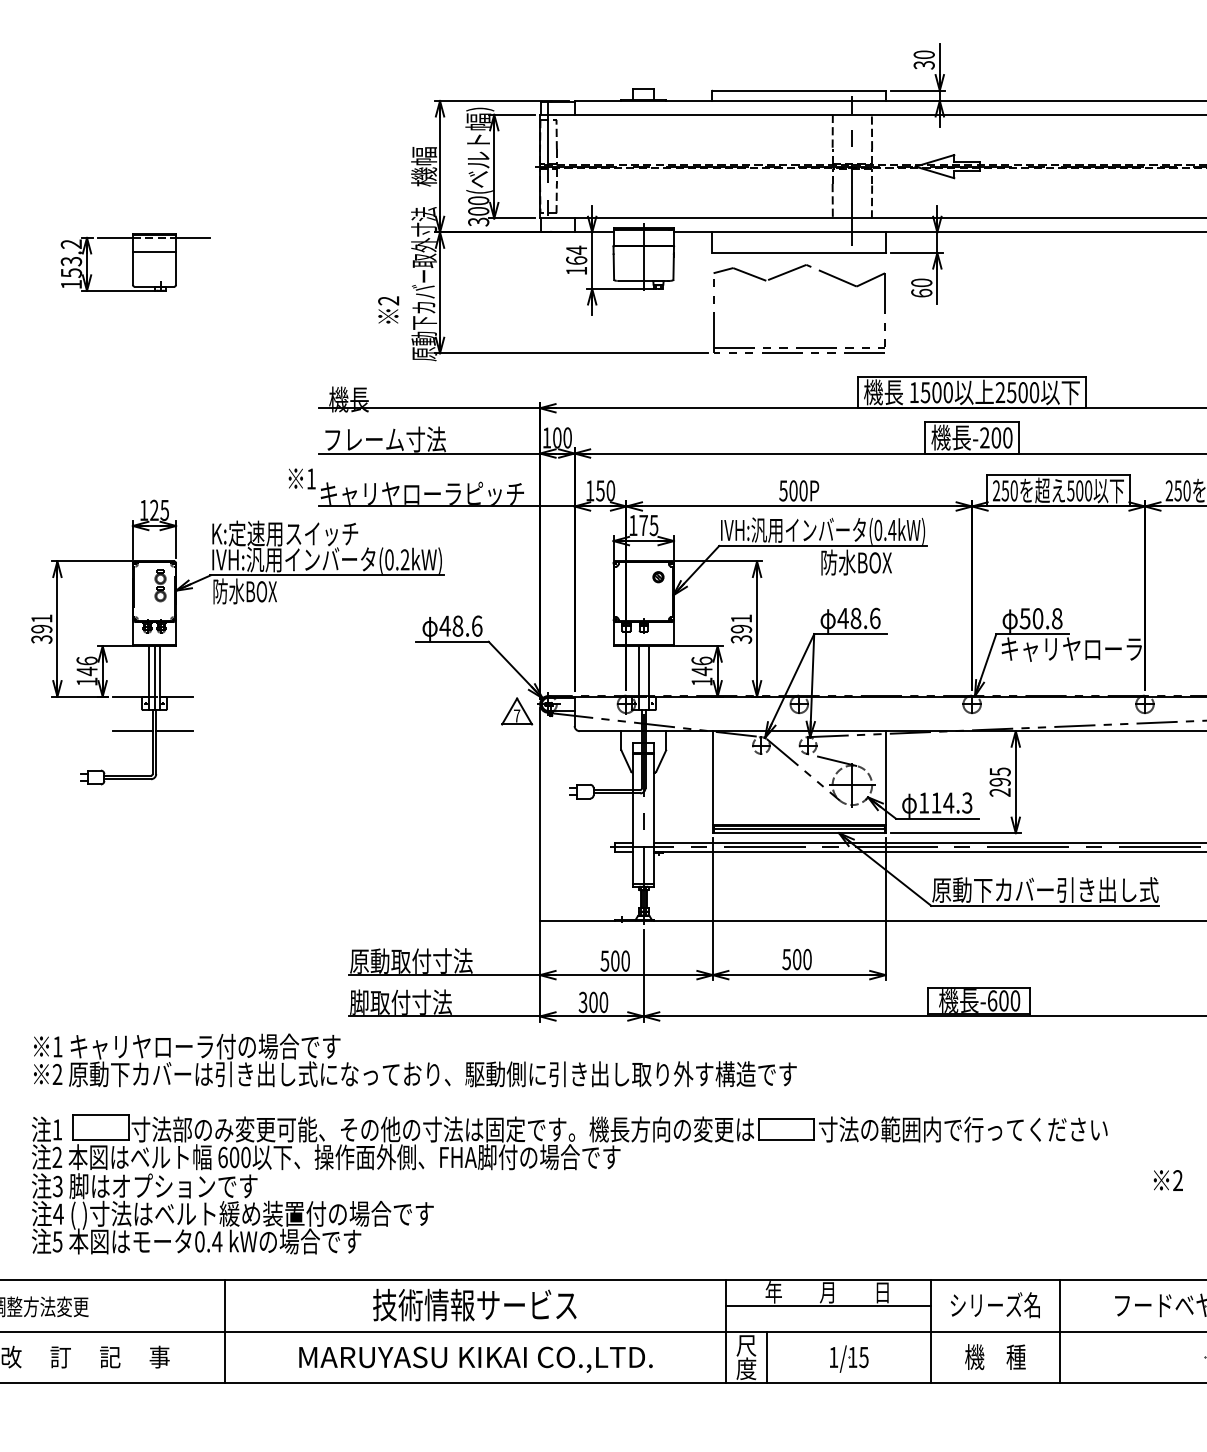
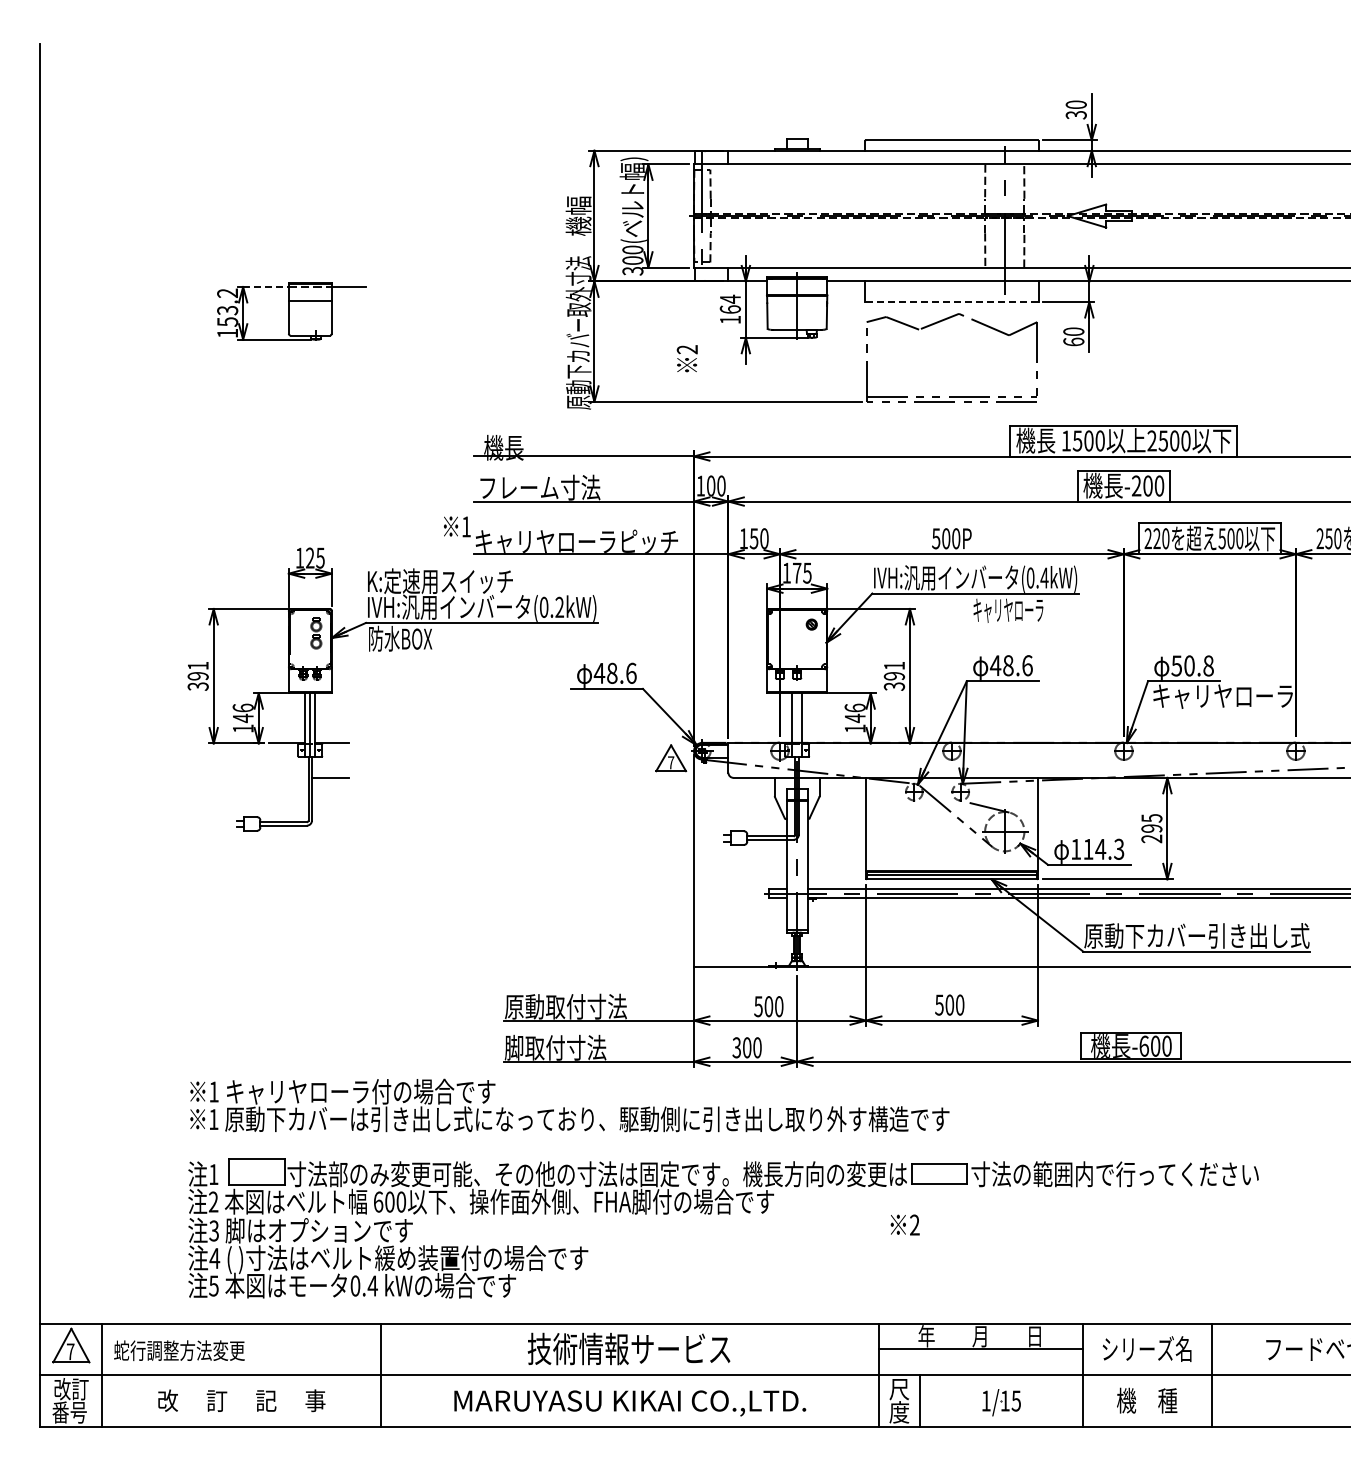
line: (115, 238) -> (271, 287), solid -> dashed
line: (798, 253) -> (951, 302), solid -> dashed
text: (387, 309) -> (686, 358), moved
text: (1004, 490) -> (1156, 538), 250 -> 220
text: (856, 562) -> (1008, 609), 防水BOX -> キャリヤローラ
line: (132, 730) -> (288, 777), removed
text: (57, 1073) -> (213, 1118), 2 -> 1
text: (1167, 1180) -> (904, 1224), moved

